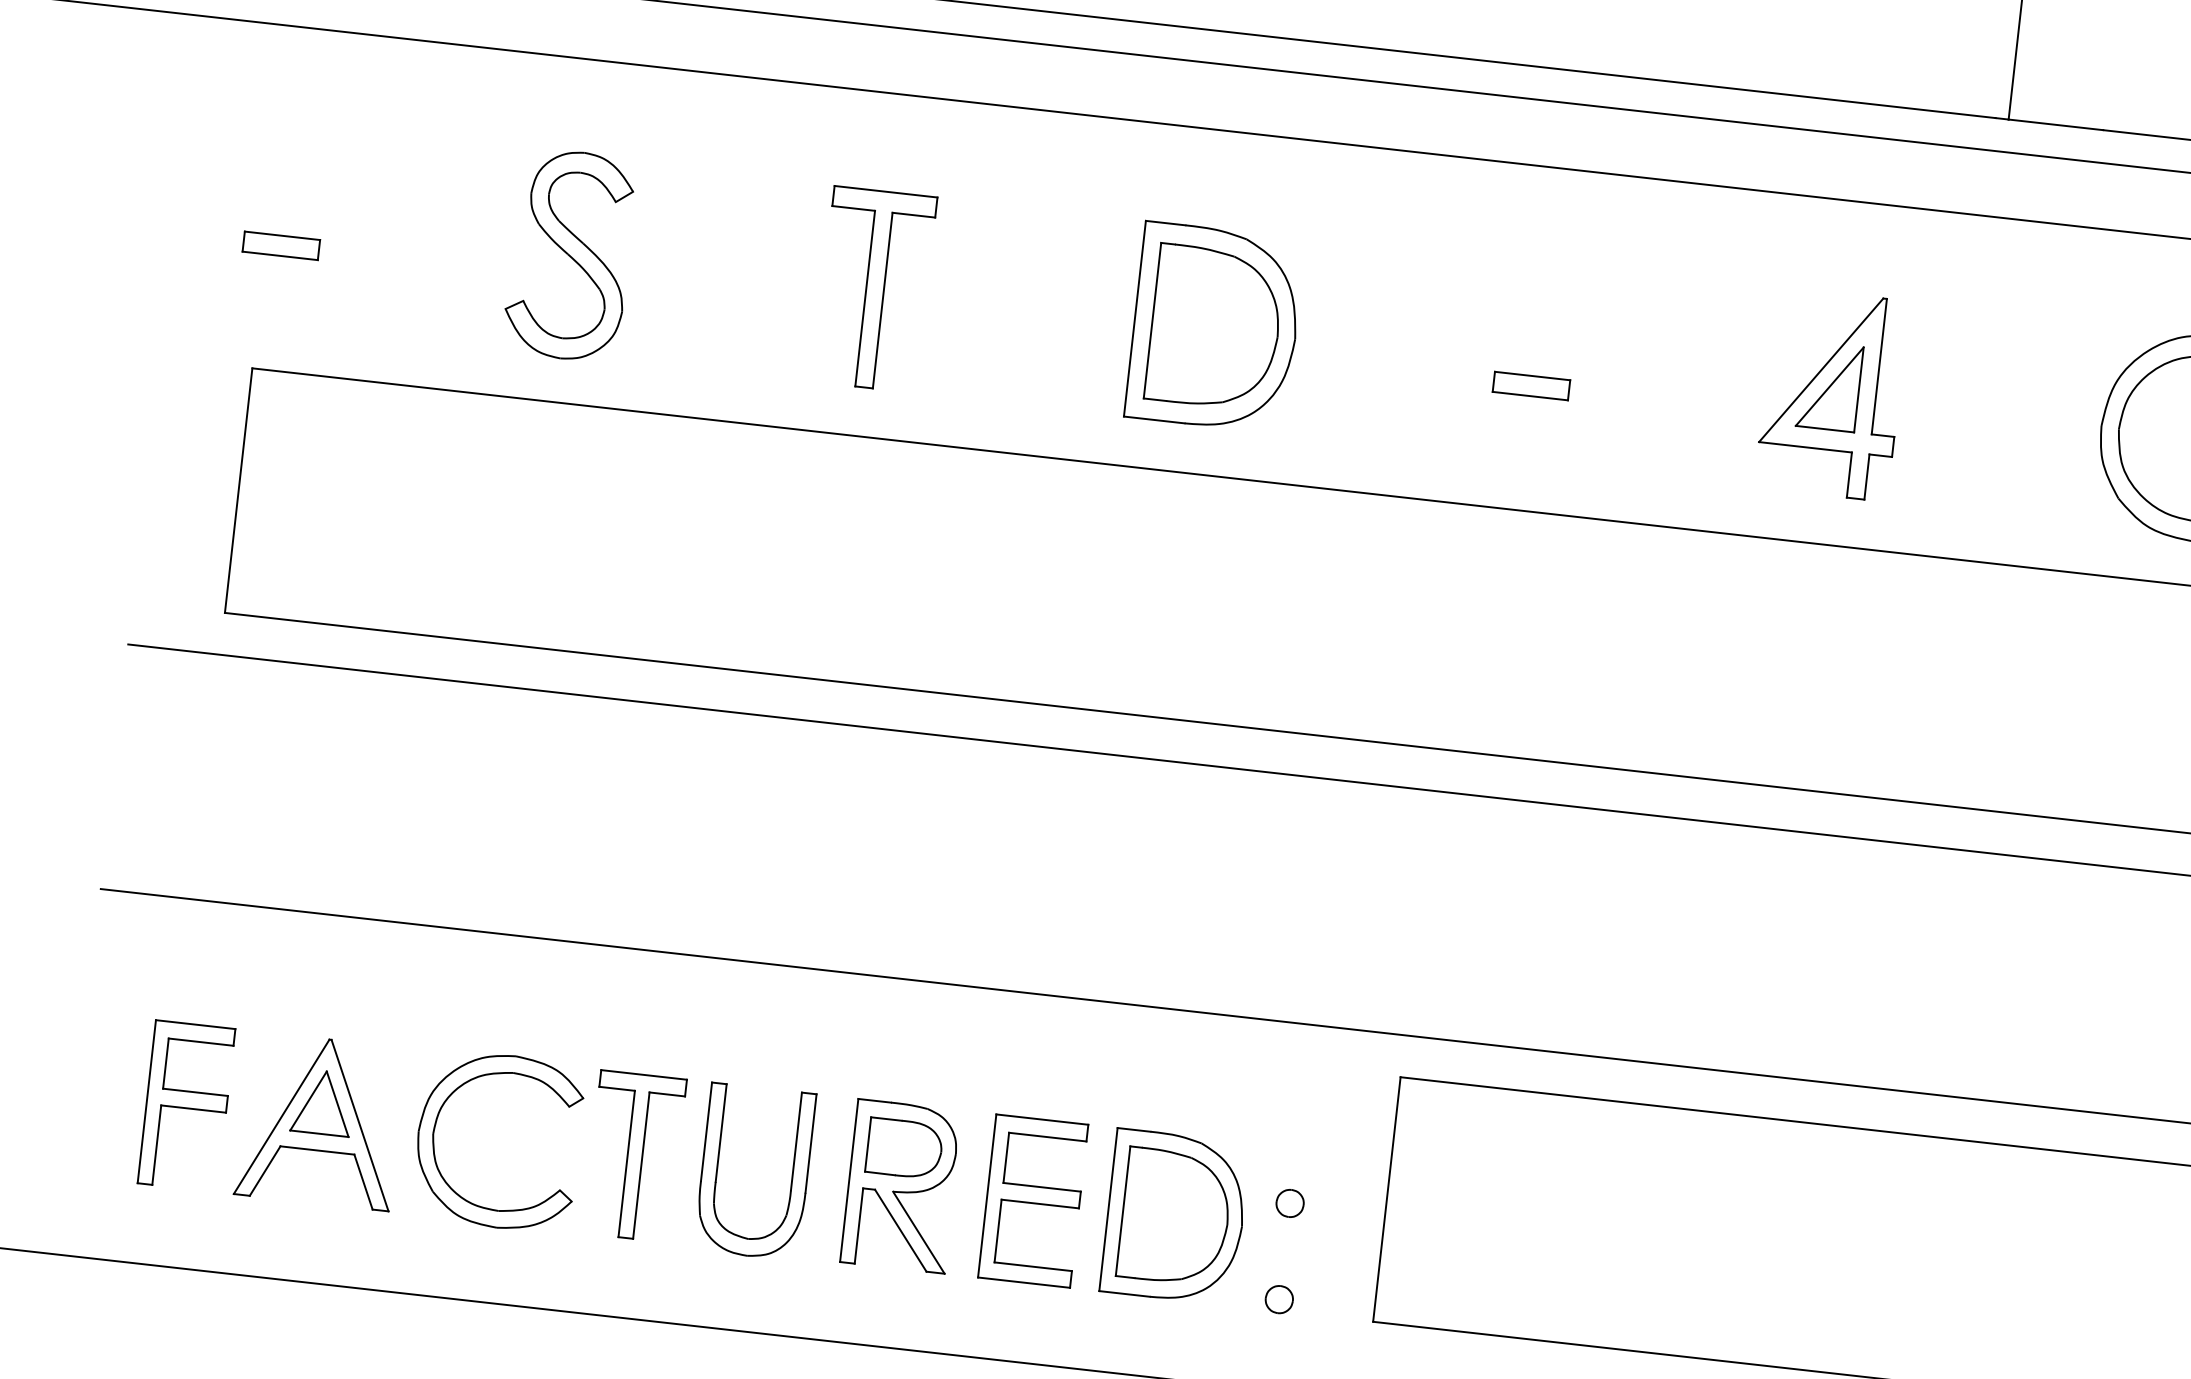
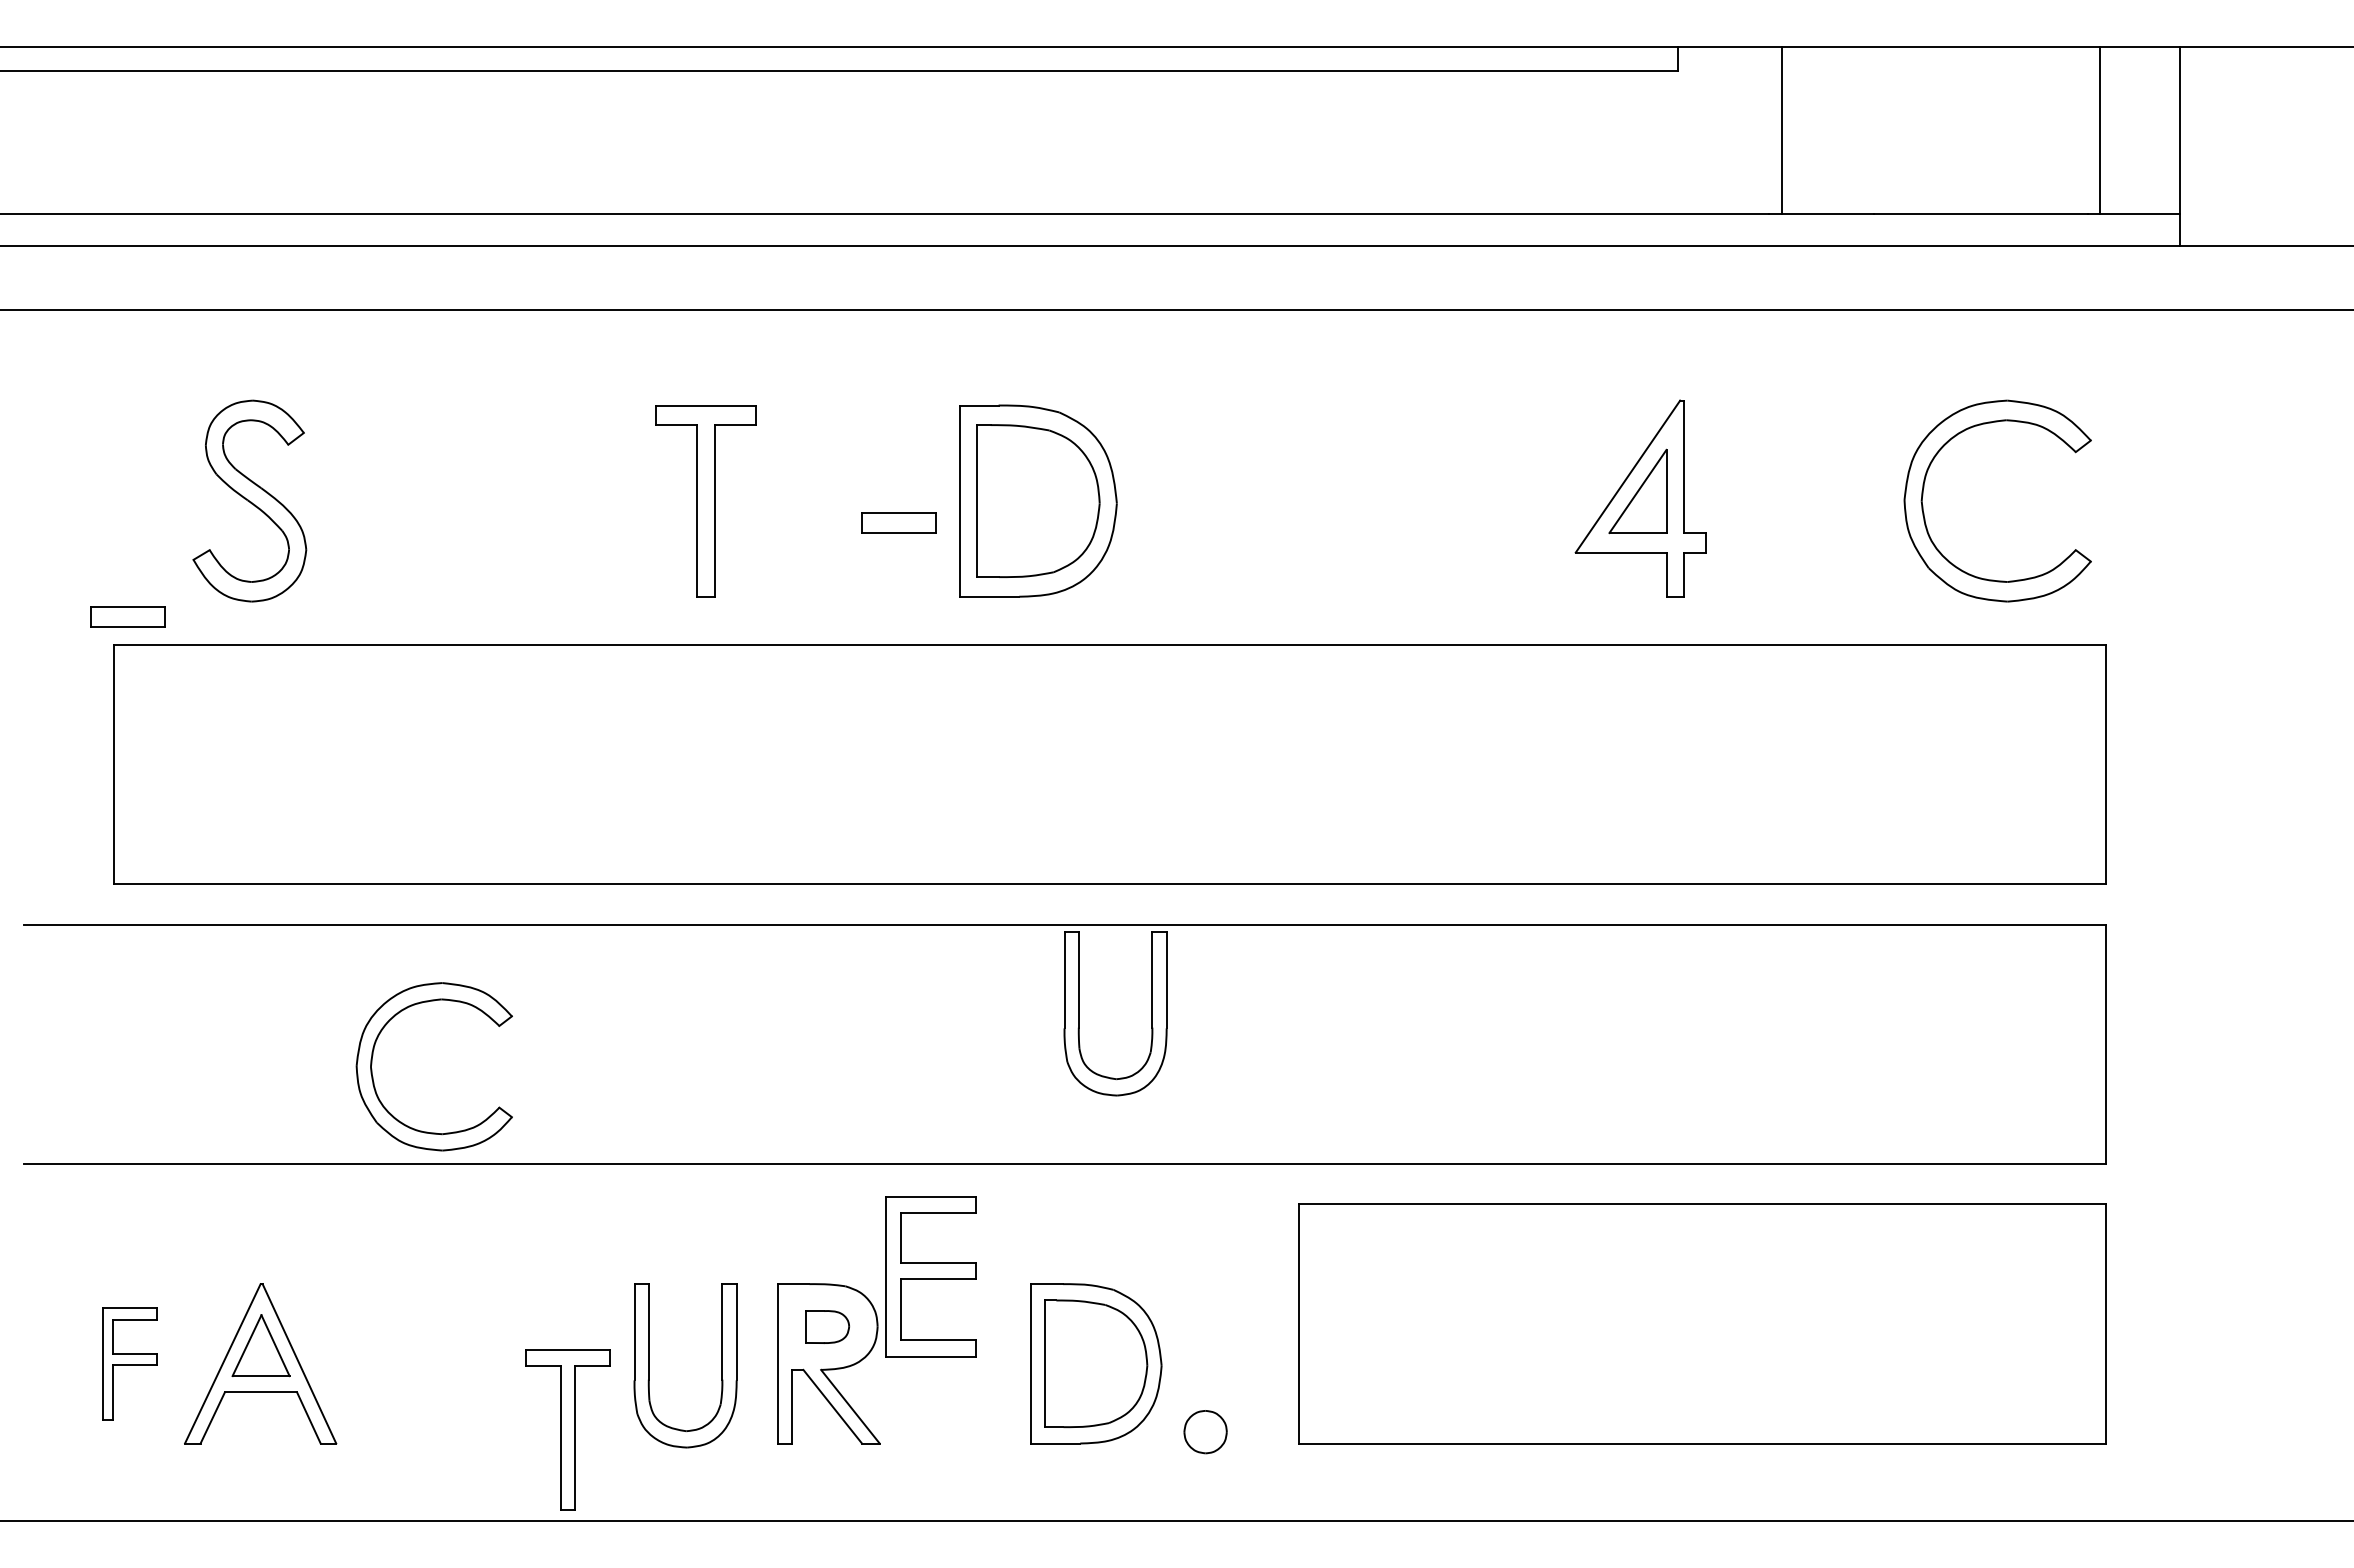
part: (280, 245) -> (127, 616), moved
part: (569, 254) -> (249, 500), moved
part: (1531, 385) -> (898, 522), moved
part: (1198, 856) -> (1079, 1013), added
part: (186, 1105) -> (129, 1363), size x0.7
part: (434, 1144) -> (373, 1076), moved
part: (904, 1148) -> (827, 1326), size x0.6
part: (634, 1156) -> (567, 1429), moved
part: (1032, 1200) -> (930, 1276), moved
part: (1290, 1203) -> (1205, 1338), removed
part: (1279, 1299) -> (1205, 1432), size x1.6

